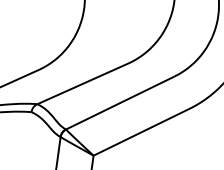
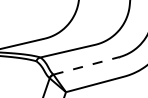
line: (121, 102) -> (87, 65), solid -> dashed

